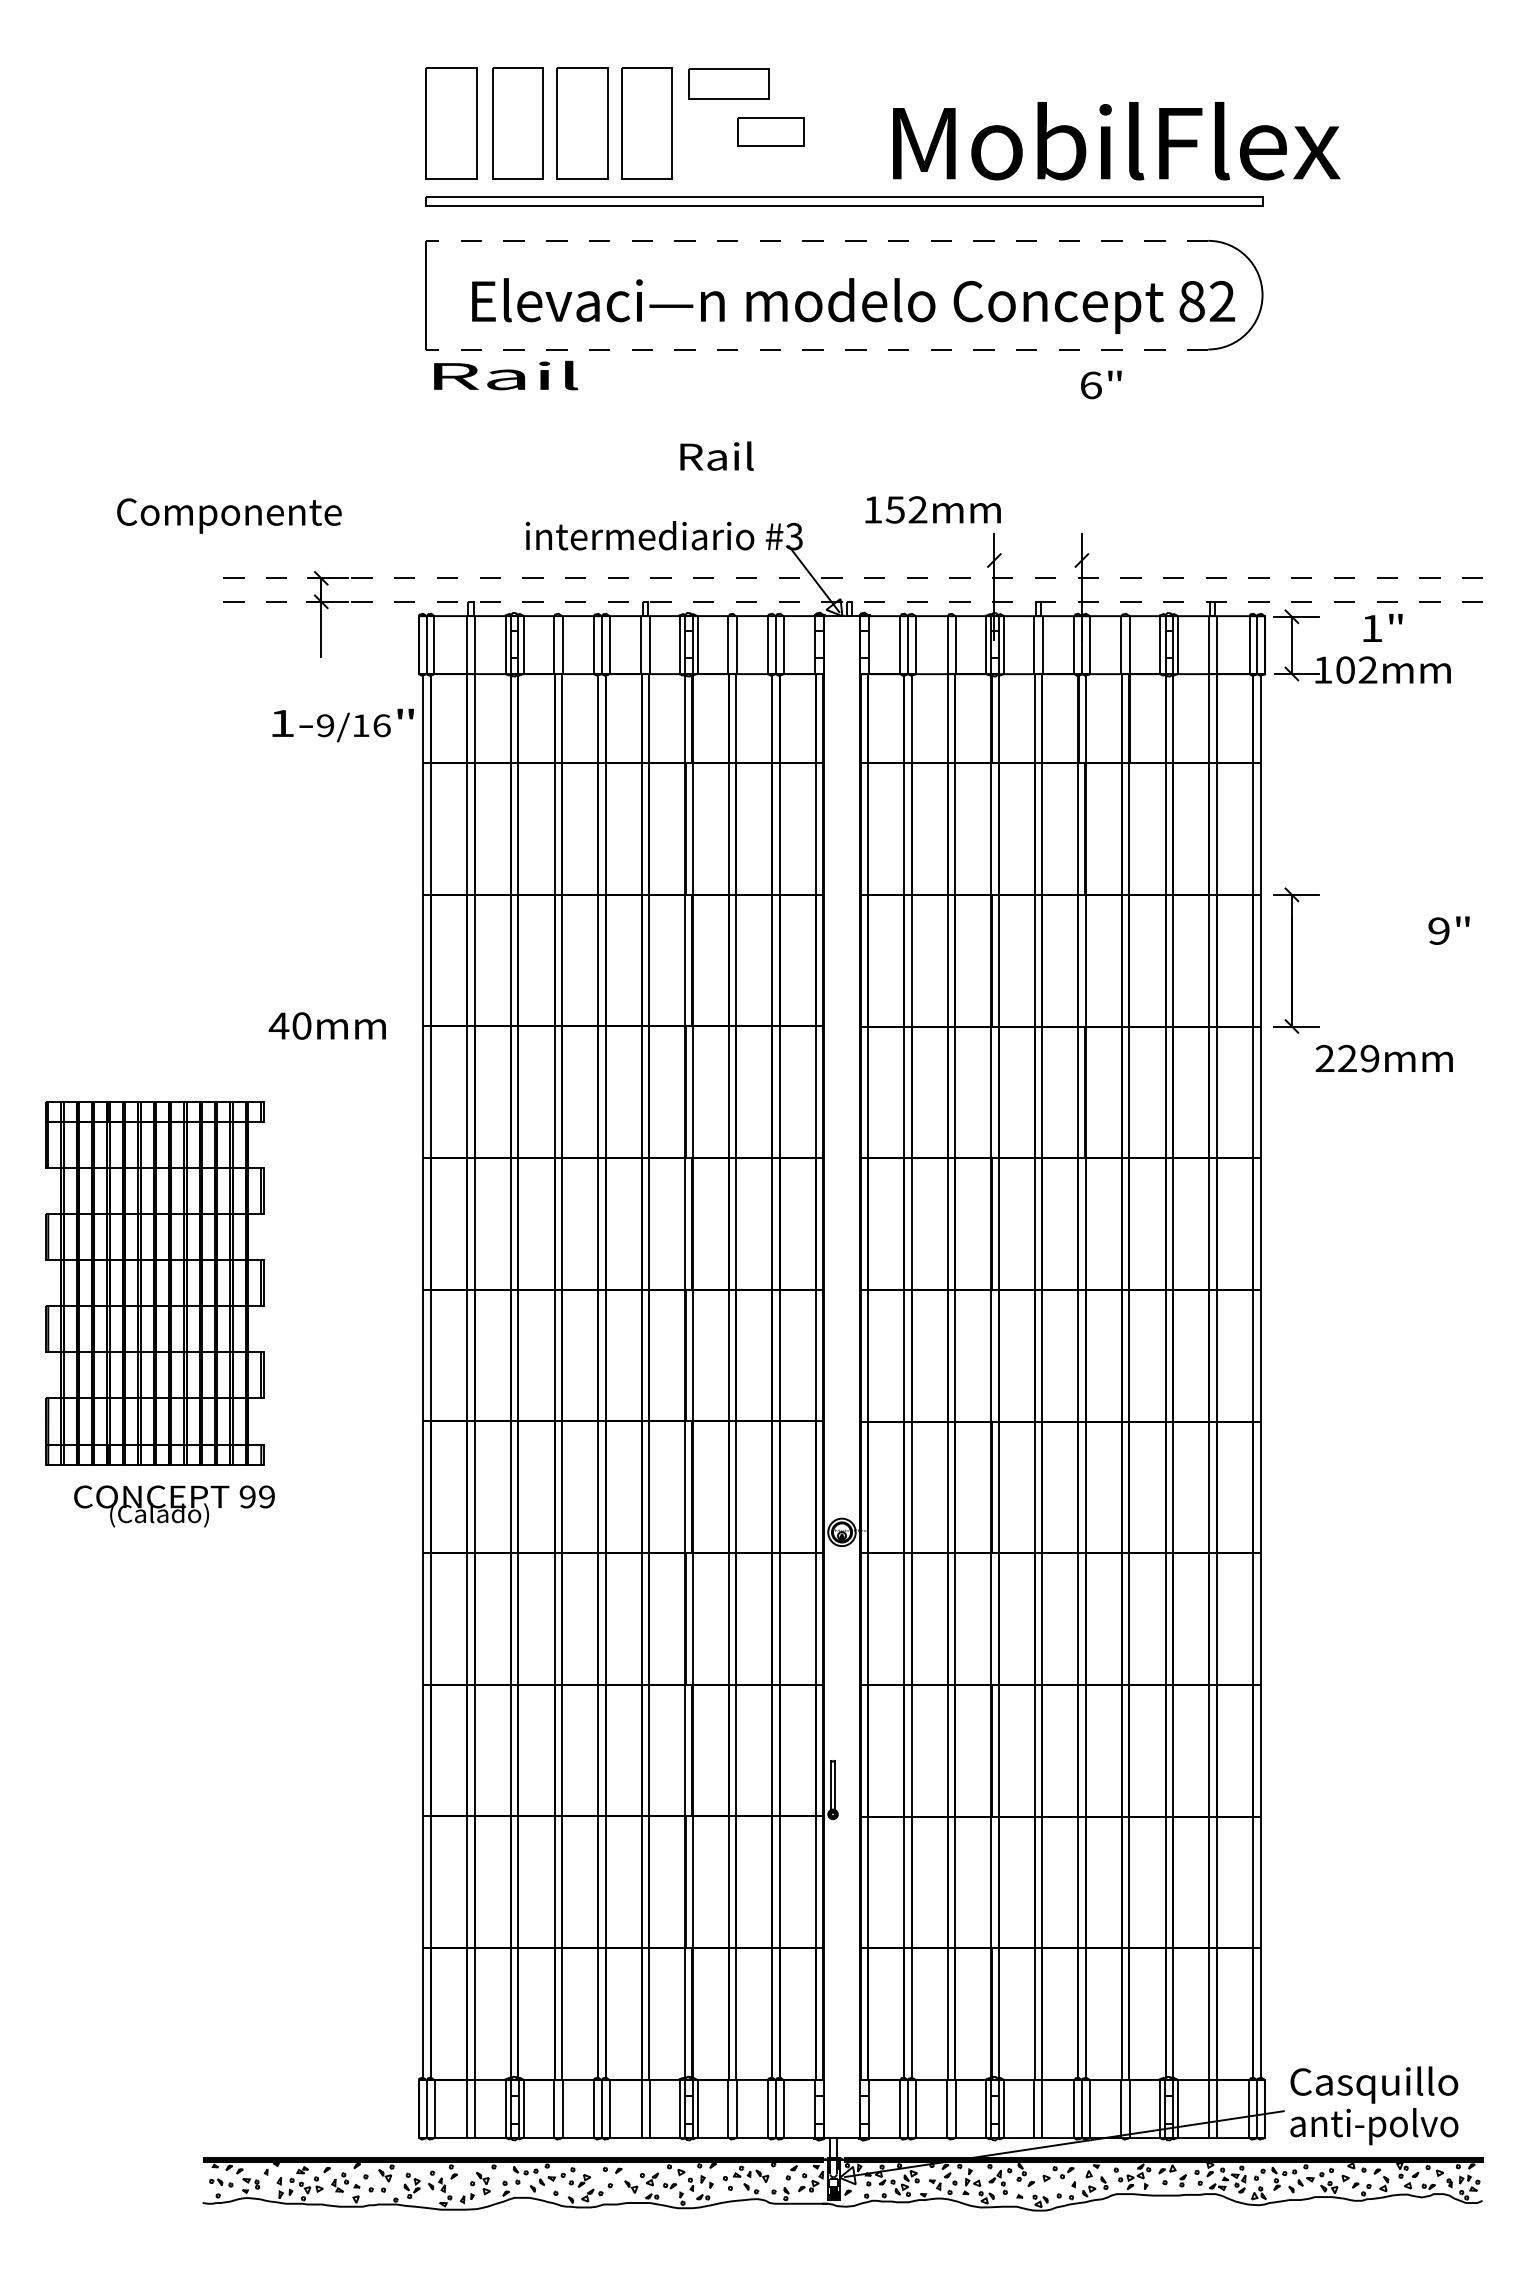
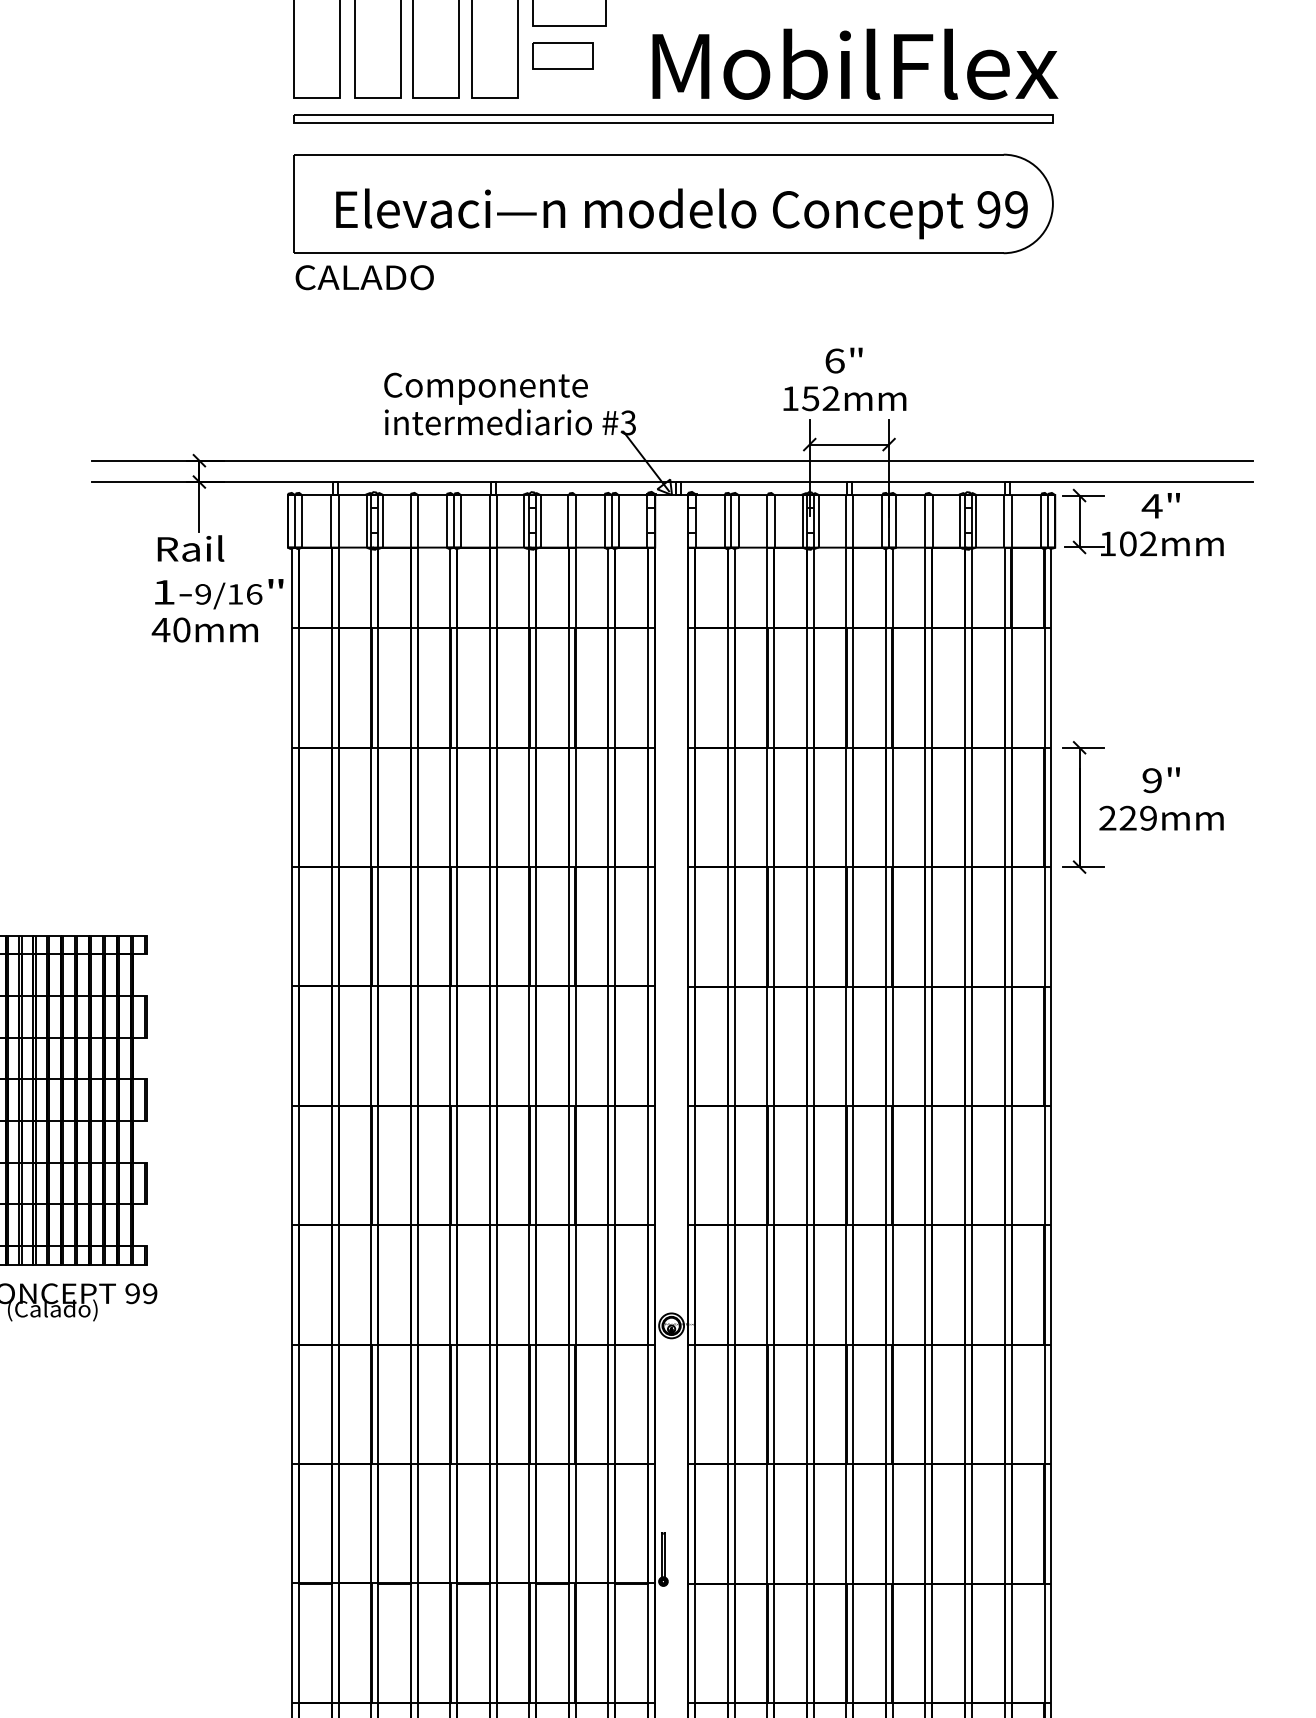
part: (770, 131) -> (562, 55), moved
text: (1116, 141) -> (855, 64), moved
line: (816, 240) -> (648, 154), dashed -> solid
text: (1207, 301) -> (1003, 209), 82 -> 99
line: (816, 349) -> (648, 253), dashed -> solid
text: (503, 375) -> (364, 276), Rail -> CALADO
text: (1101, 384) -> (844, 360), moved
text: (716, 455) -> (190, 547), moved
text: (932, 509) -> (844, 398), moved
text: (229, 515) -> (486, 388), moved
line: (1037, 560) -> (848, 444), added
line: (843, 578) -> (672, 460), dashed -> solid
line: (843, 601) -> (672, 481), dashed -> solid
text: (1371, 628) -> (1151, 506), 1" -> 4"
text: (1448, 930) -> (1160, 780), moved
text: (326, 1025) -> (204, 629), moved
text: (1383, 1058) -> (1160, 818), moved

